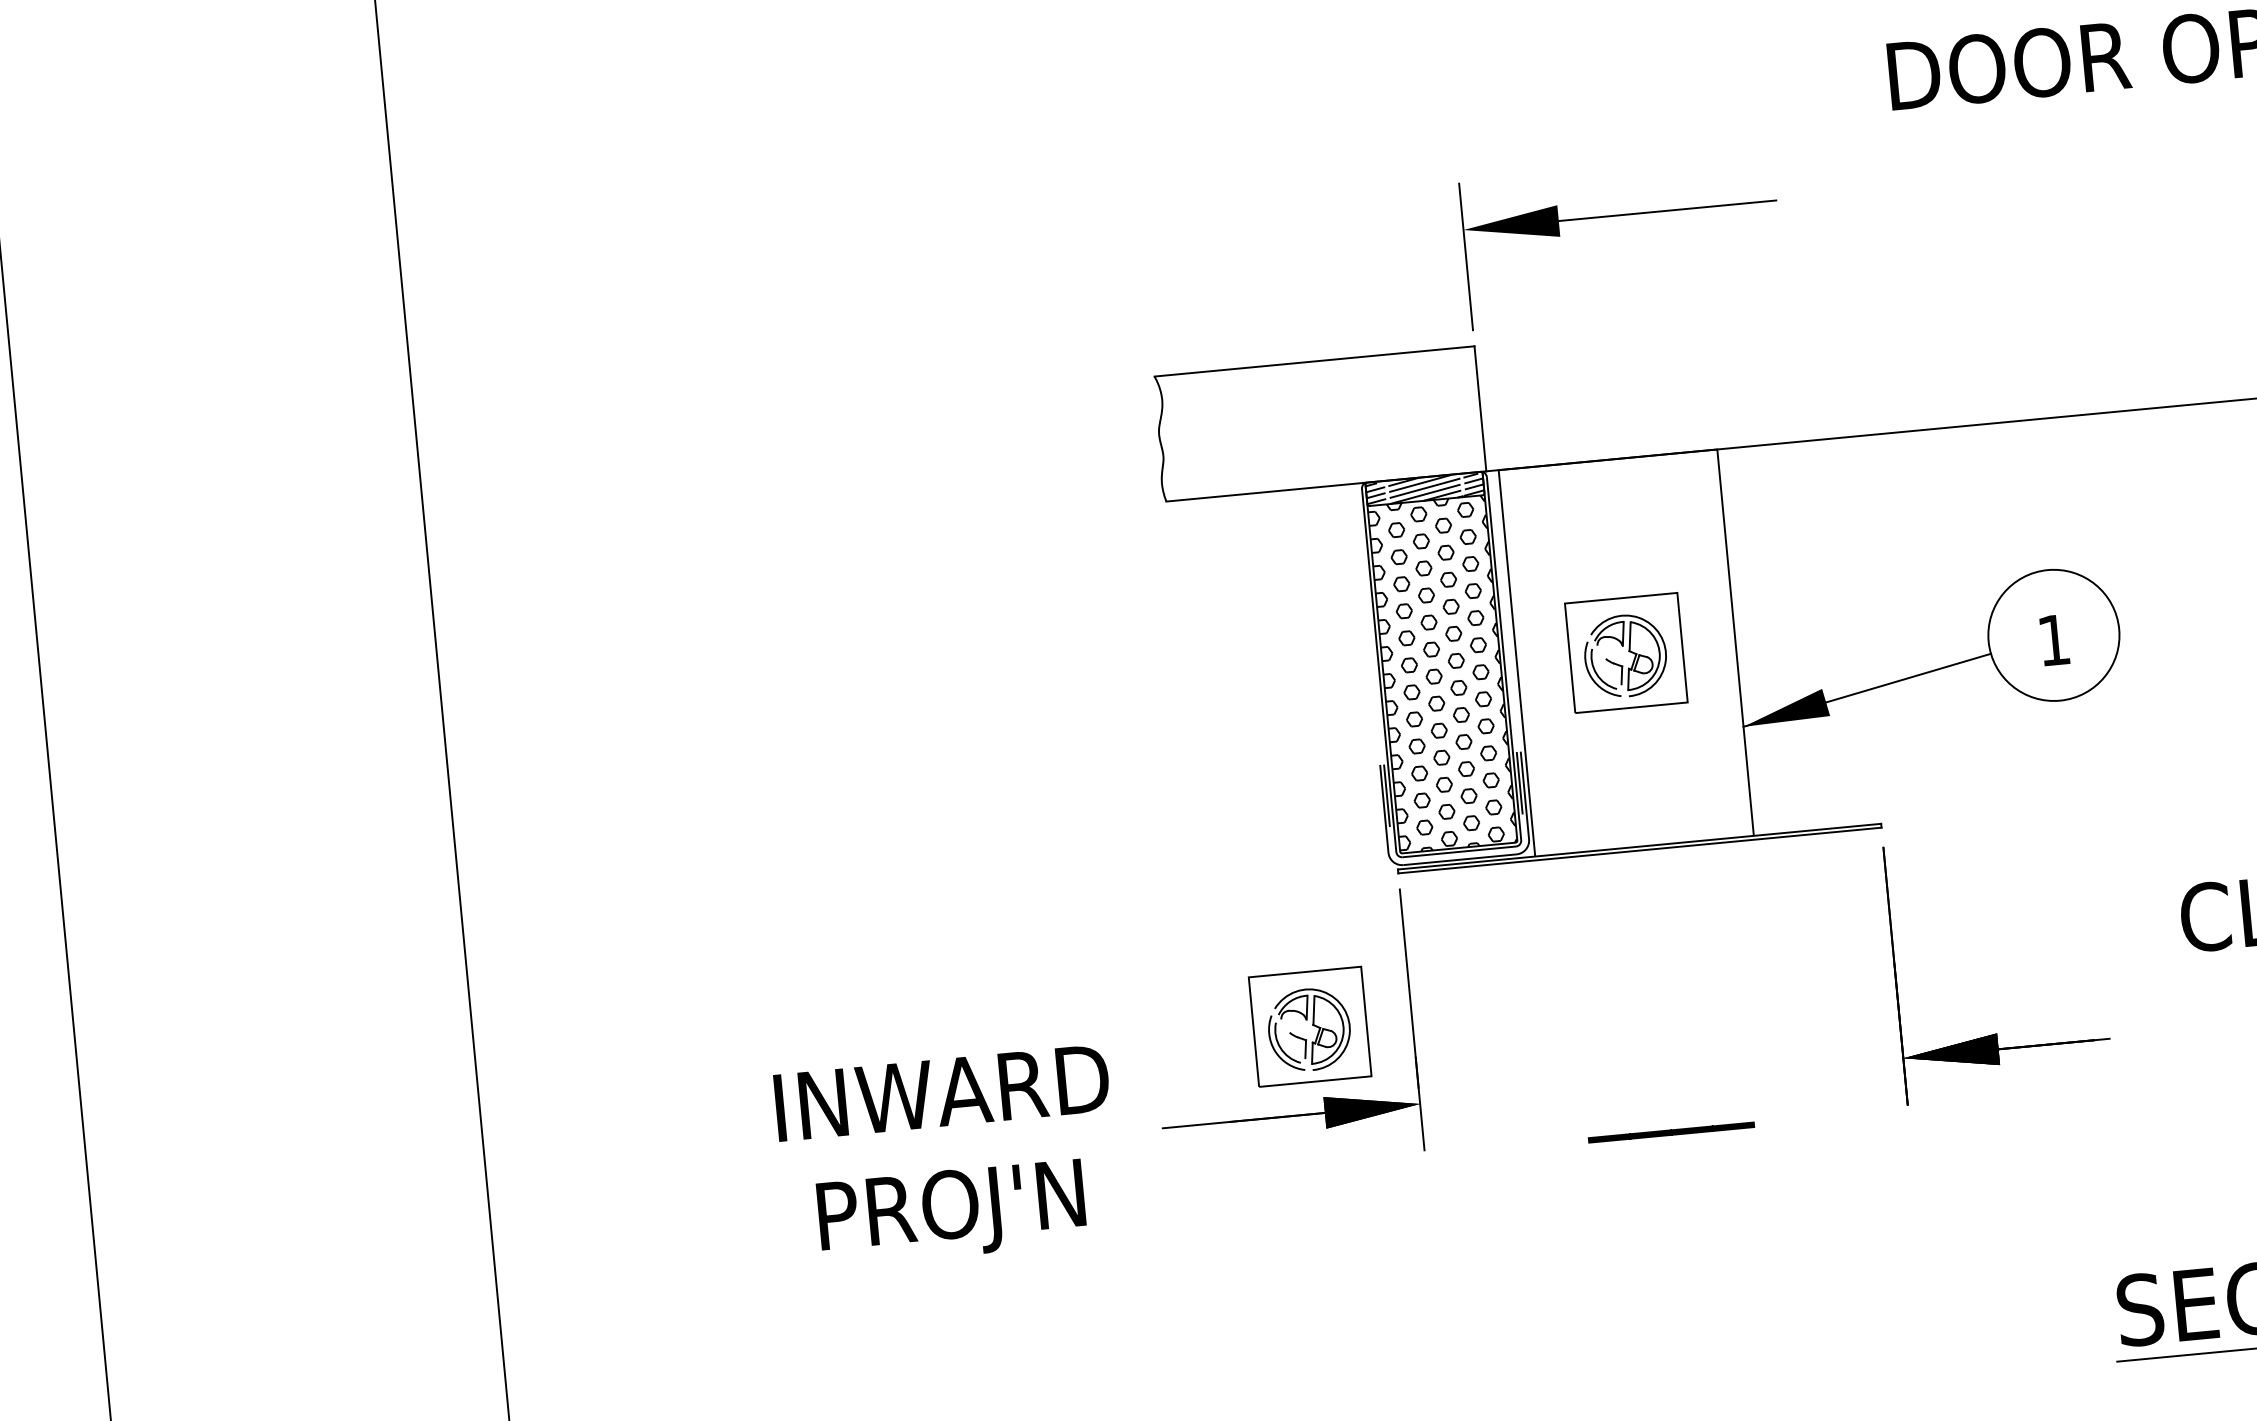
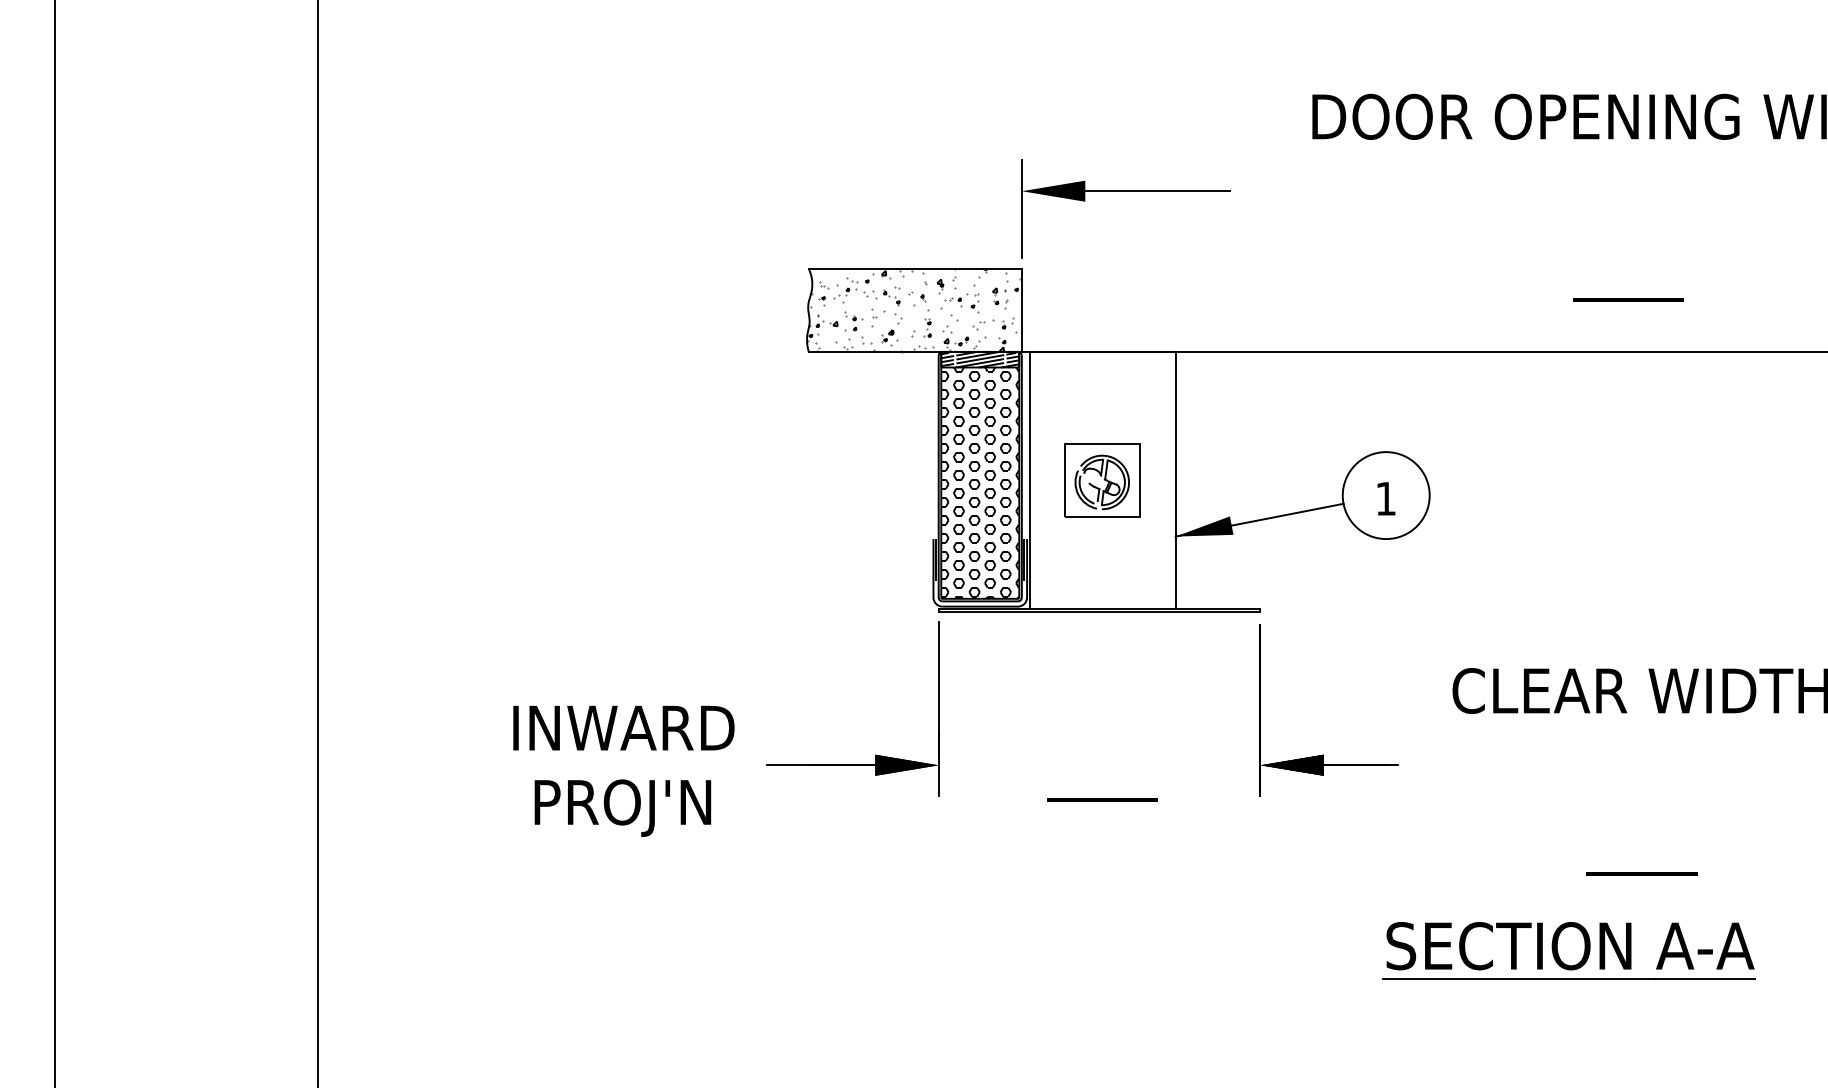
hatch: (1317, 423) -> (913, 309), added
part: (1309, 1026) -> (870, 707), removed

